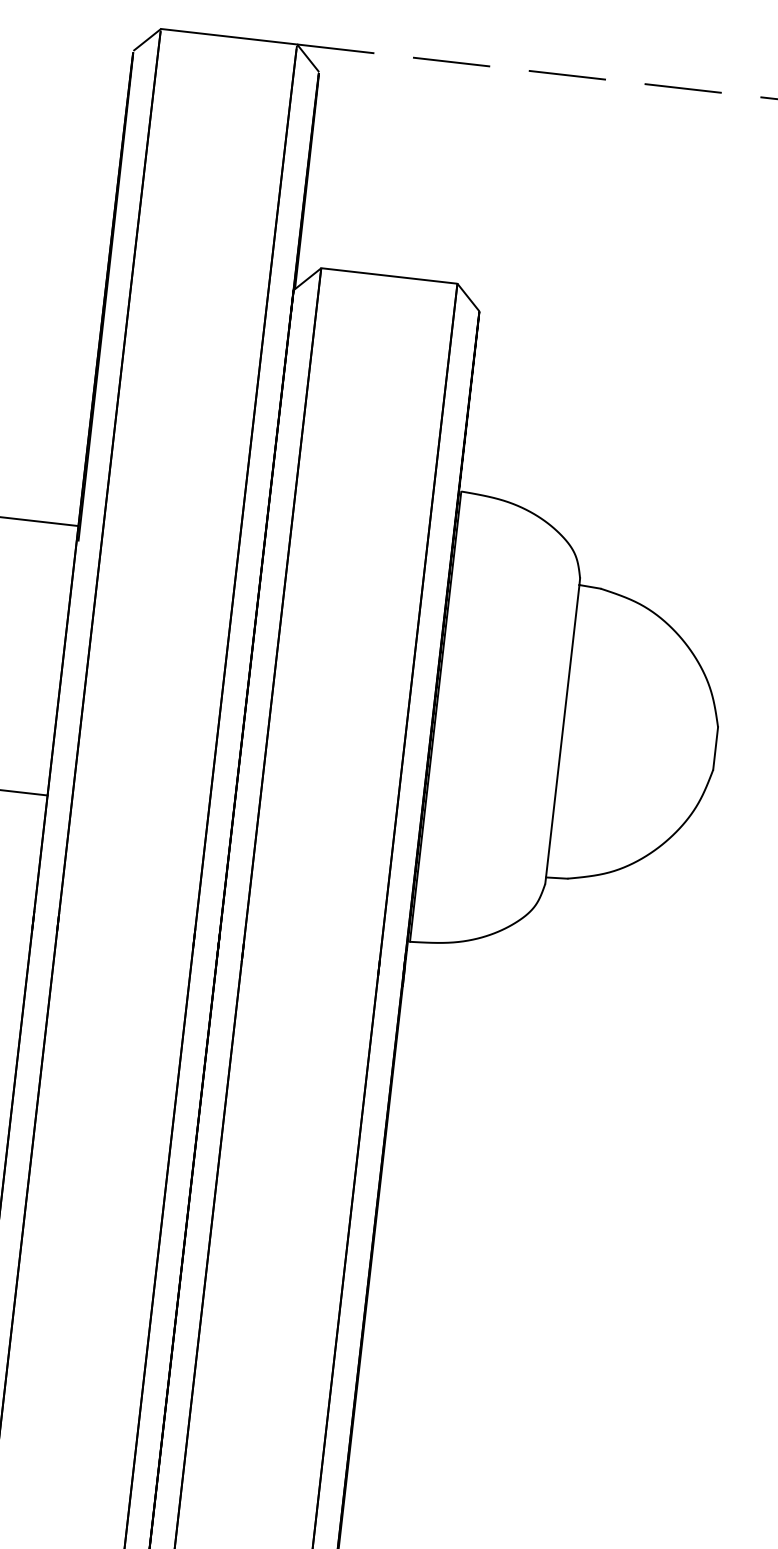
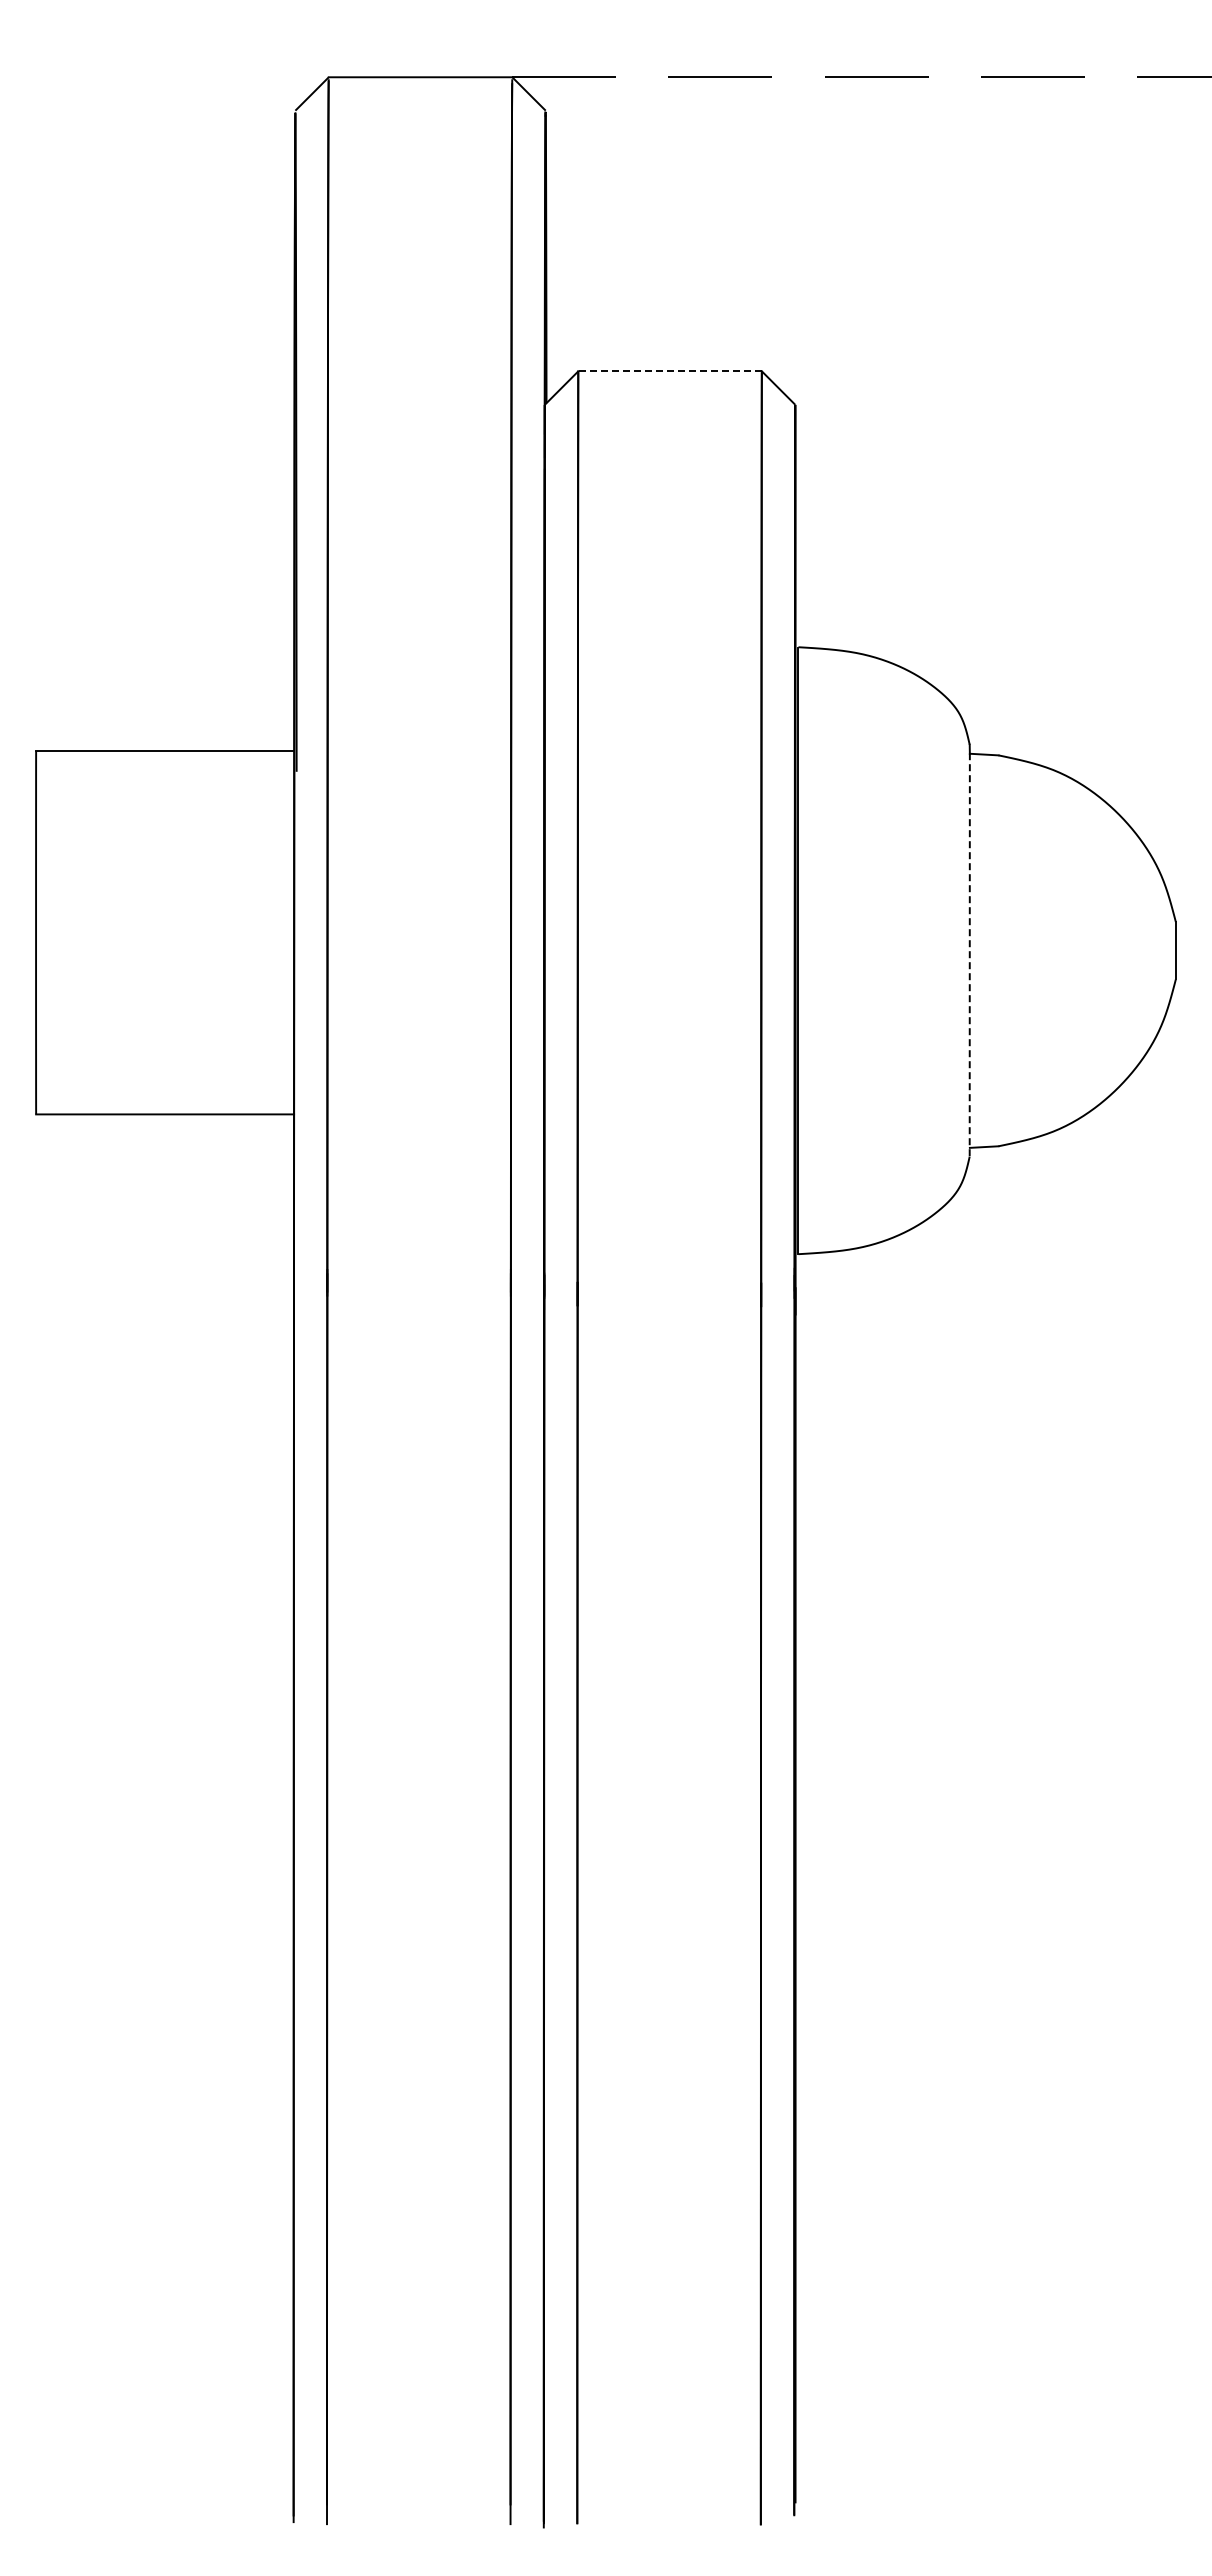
line: (389, 276) -> (670, 371), solid -> dashed
line: (562, 733) -> (969, 954), solid -> dashed

